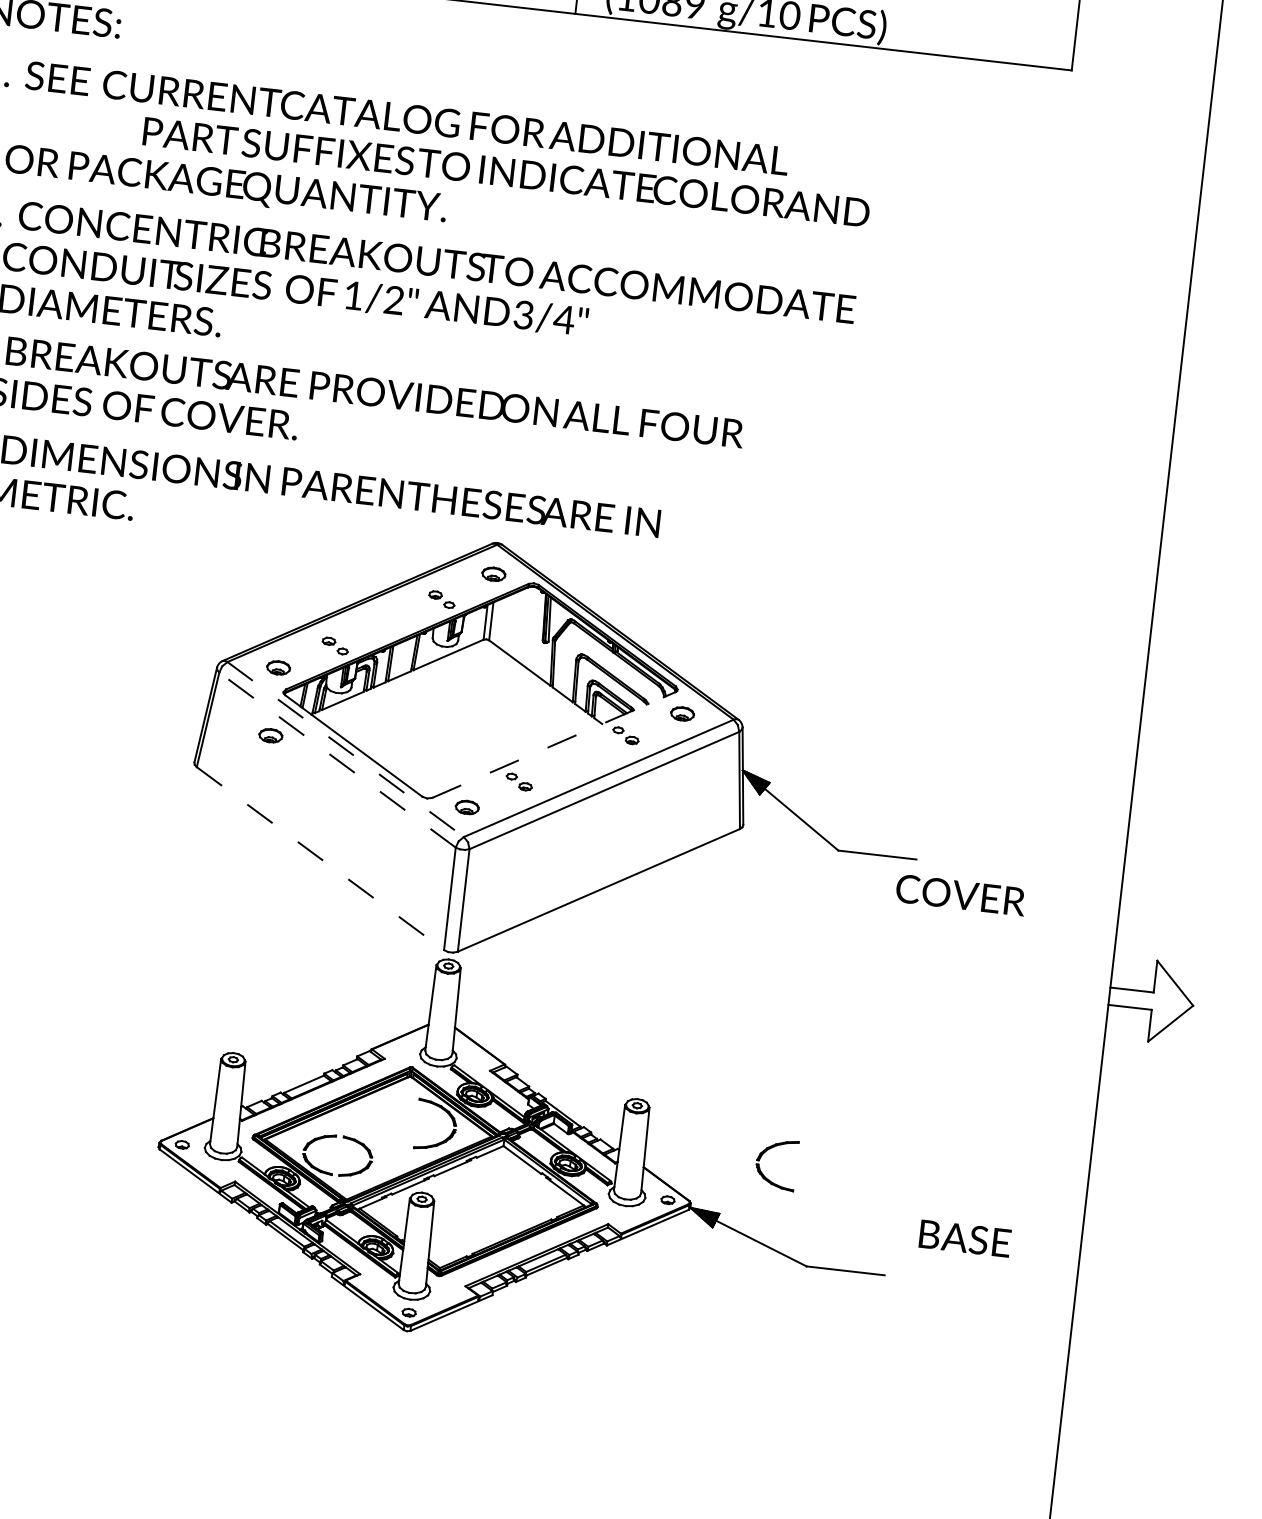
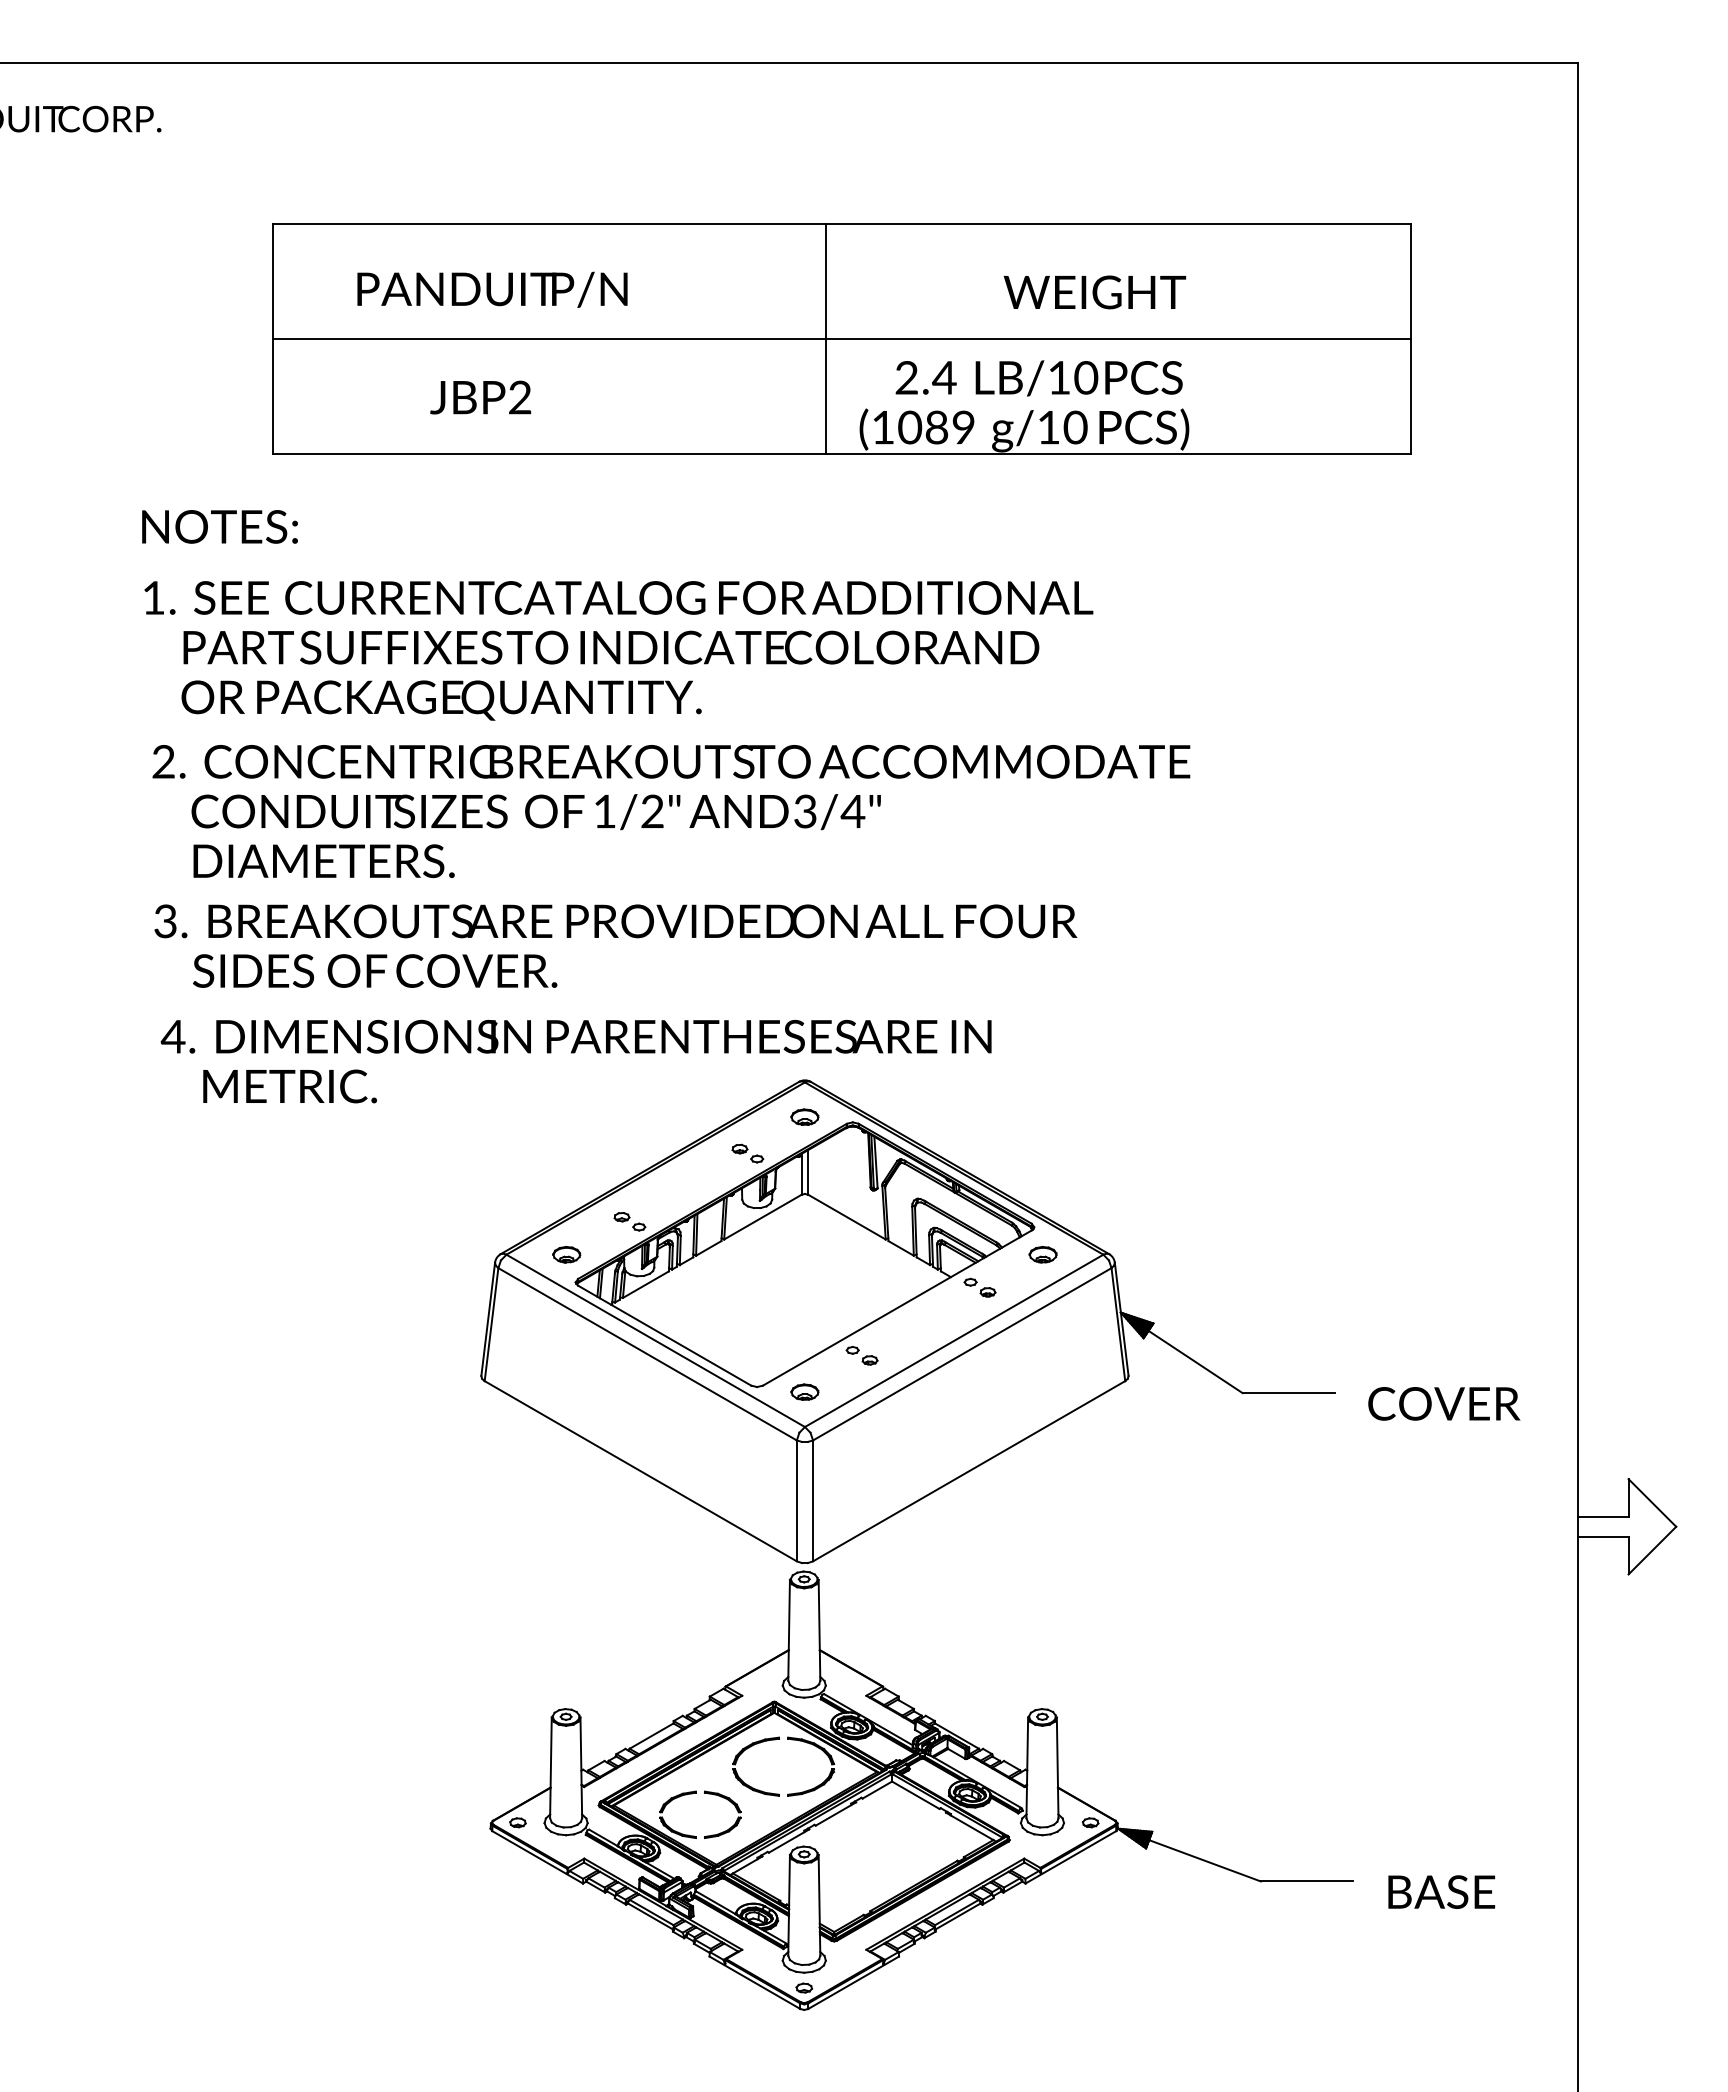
text: (506, 172) -> (611, 647), moved
part: (270, 735) -> (566, 1334), removed
line: (553, 744) -> (897, 1307), dashed -> solid
line: (346, 750) -> (656, 1341), dashed -> solid
line: (337, 760) -> (647, 1354), dashed -> solid
line: (321, 858) -> (641, 1471), dashed -> solid
text: (961, 894) -> (1444, 1403), moved
part: (766, 1151) -> (742, 1753), moved
text: (965, 1238) -> (1441, 1891), moved

